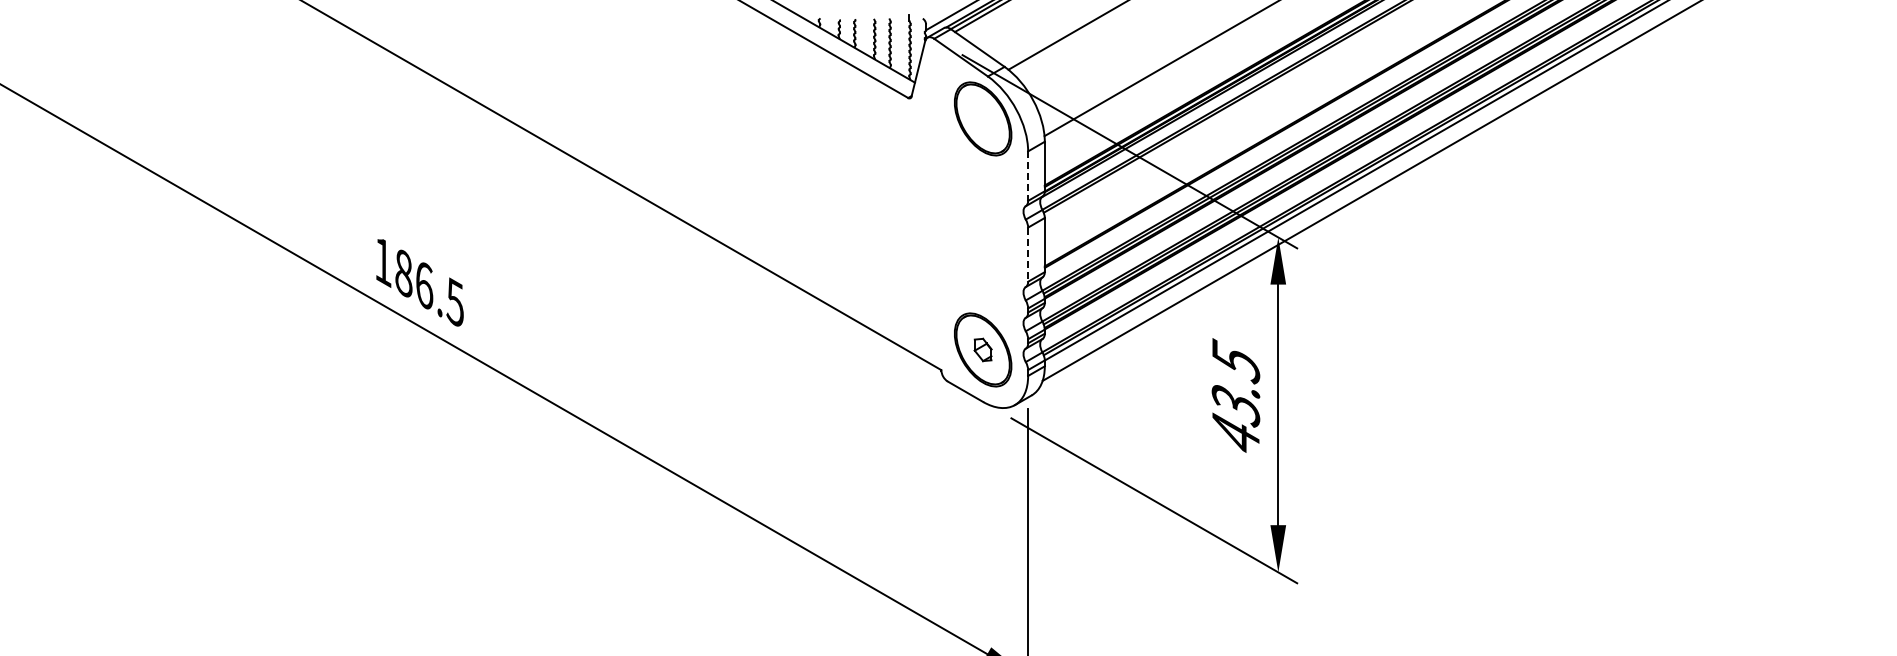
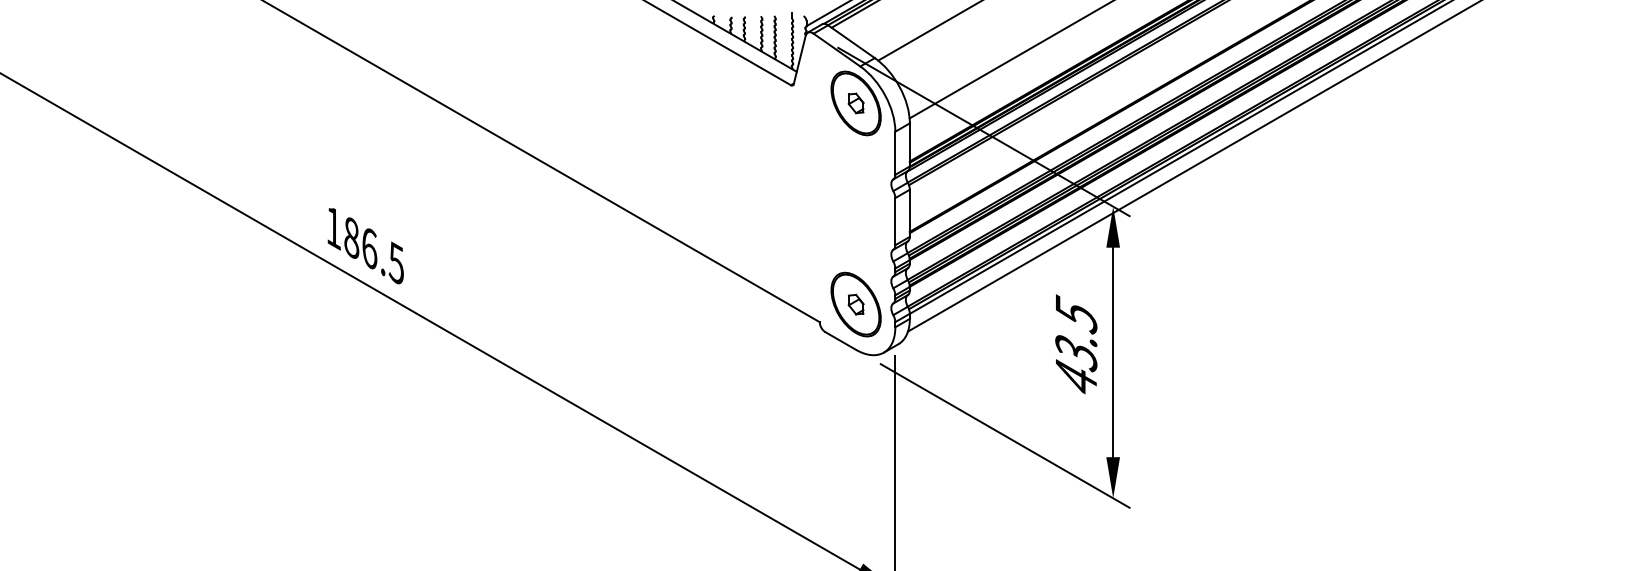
part: (982, 118) -> (855, 103), added
line: (1028, 176) -> (895, 153), dashed -> solid
line: (1028, 255) -> (895, 222), dashed -> solid

